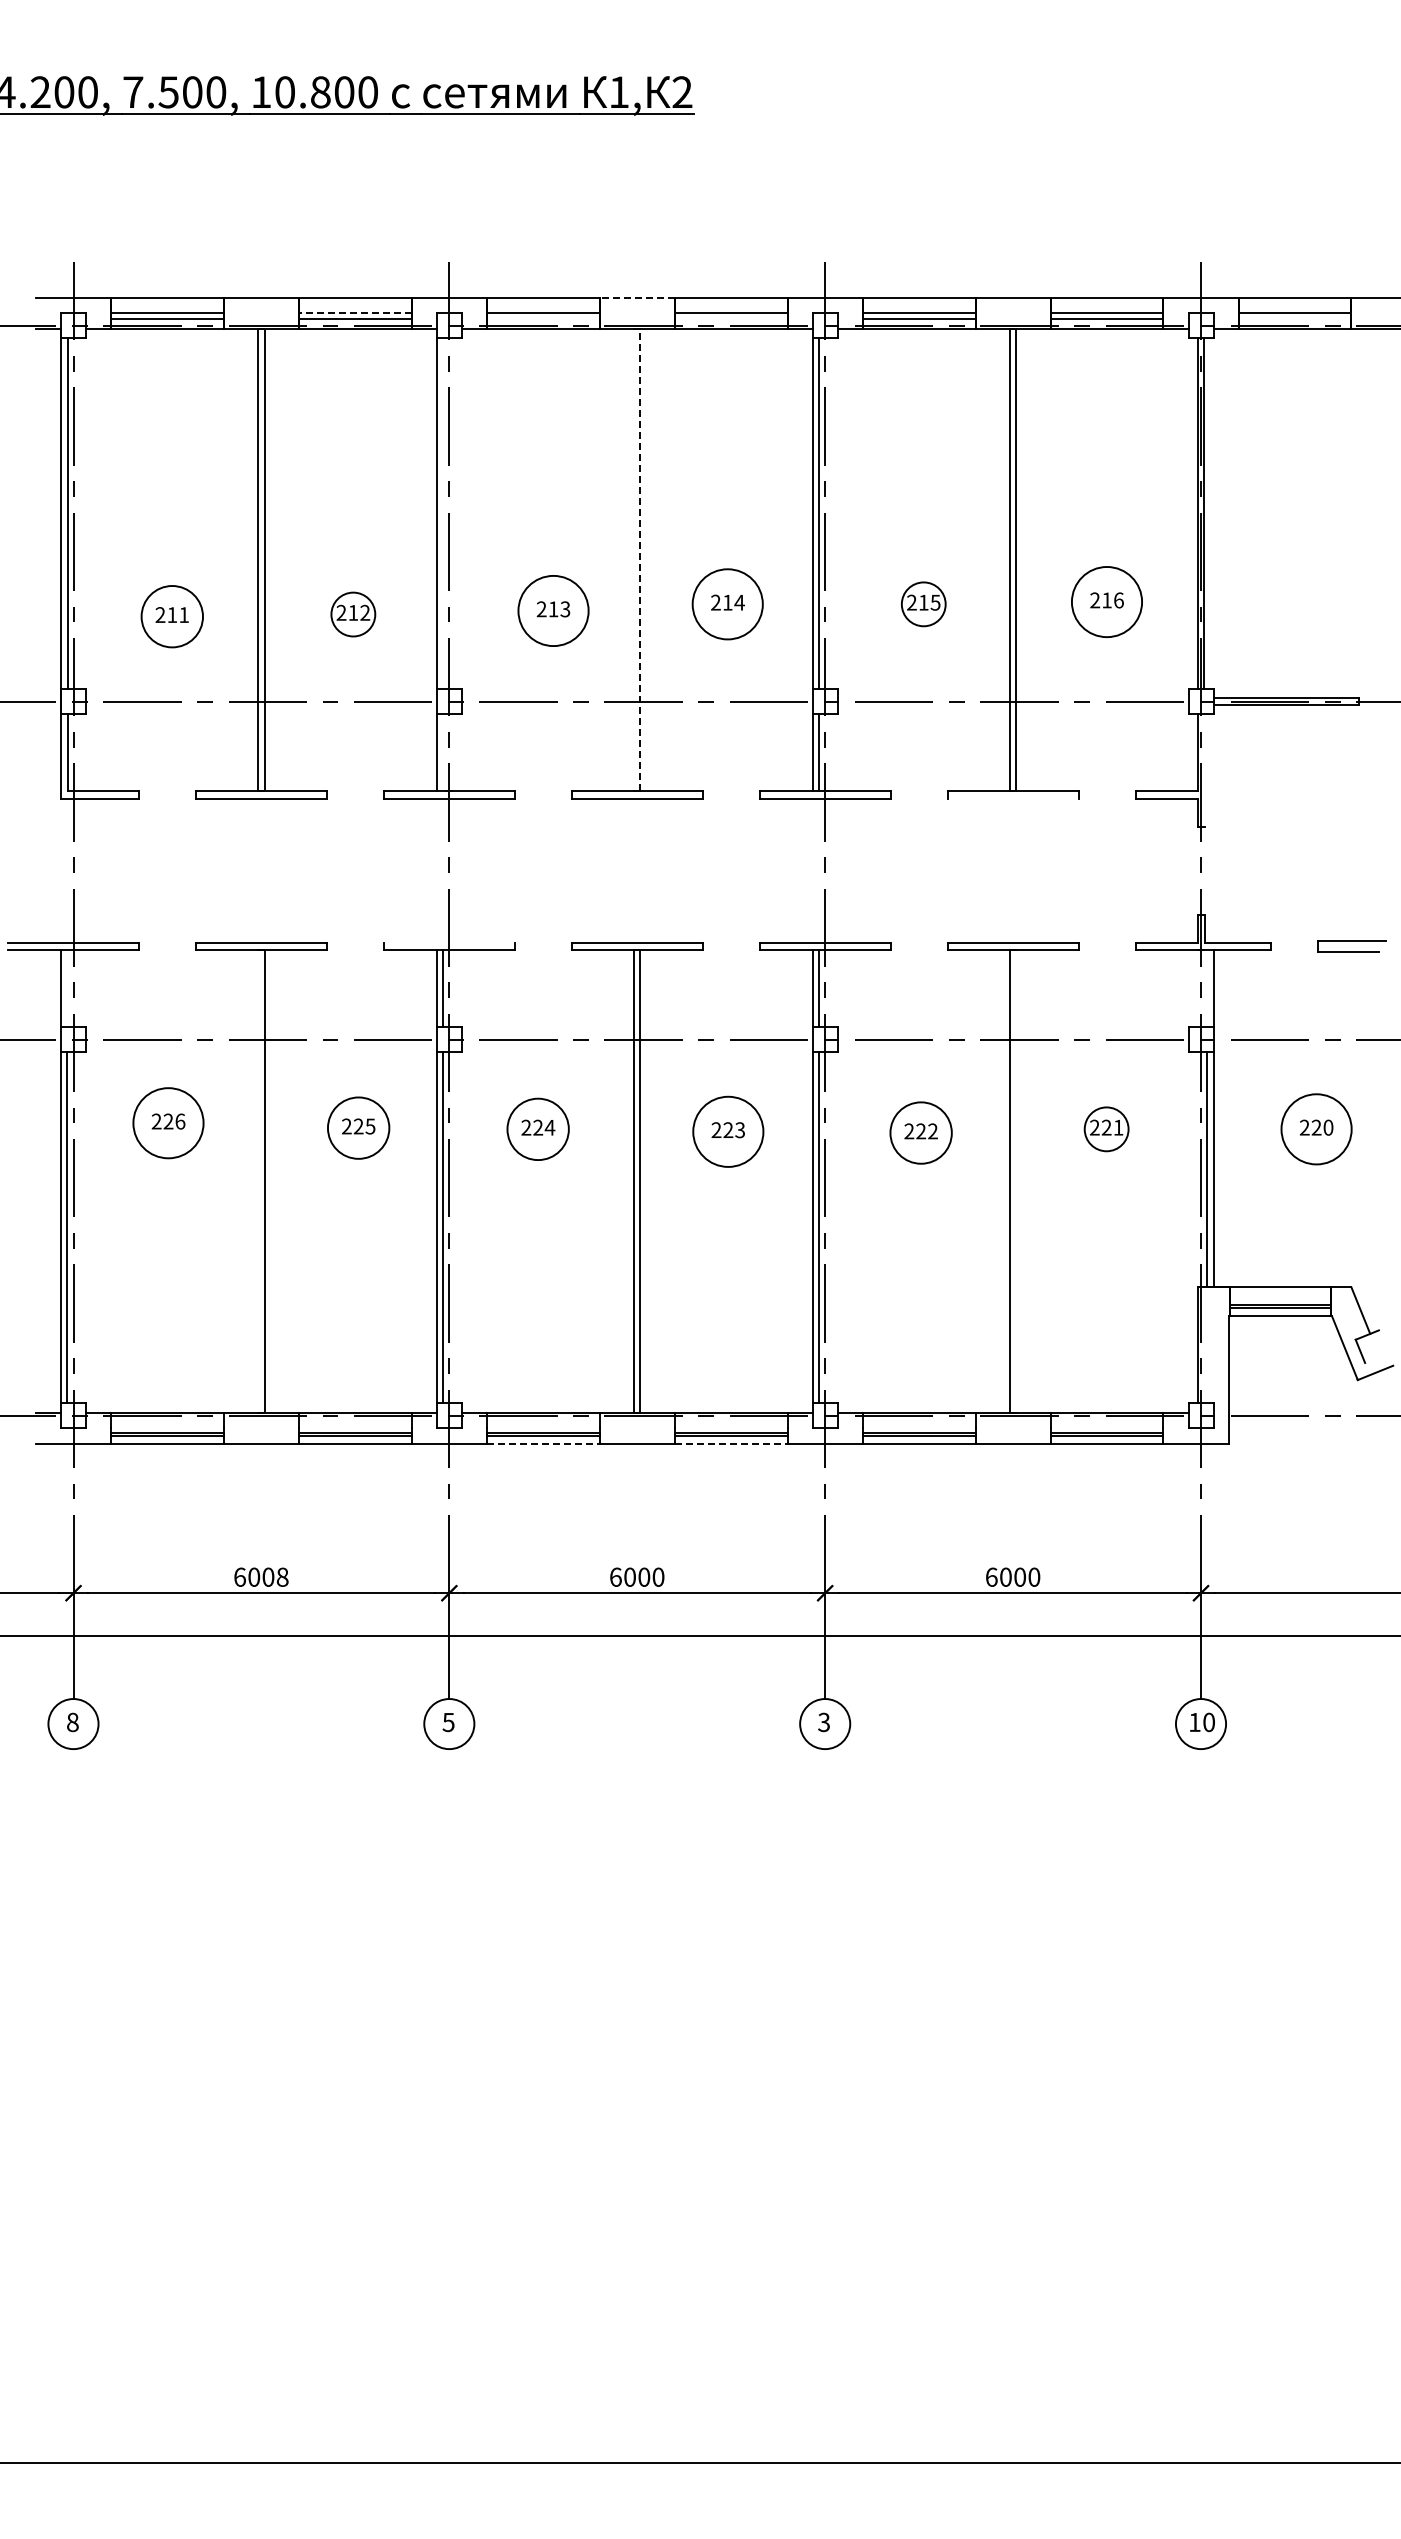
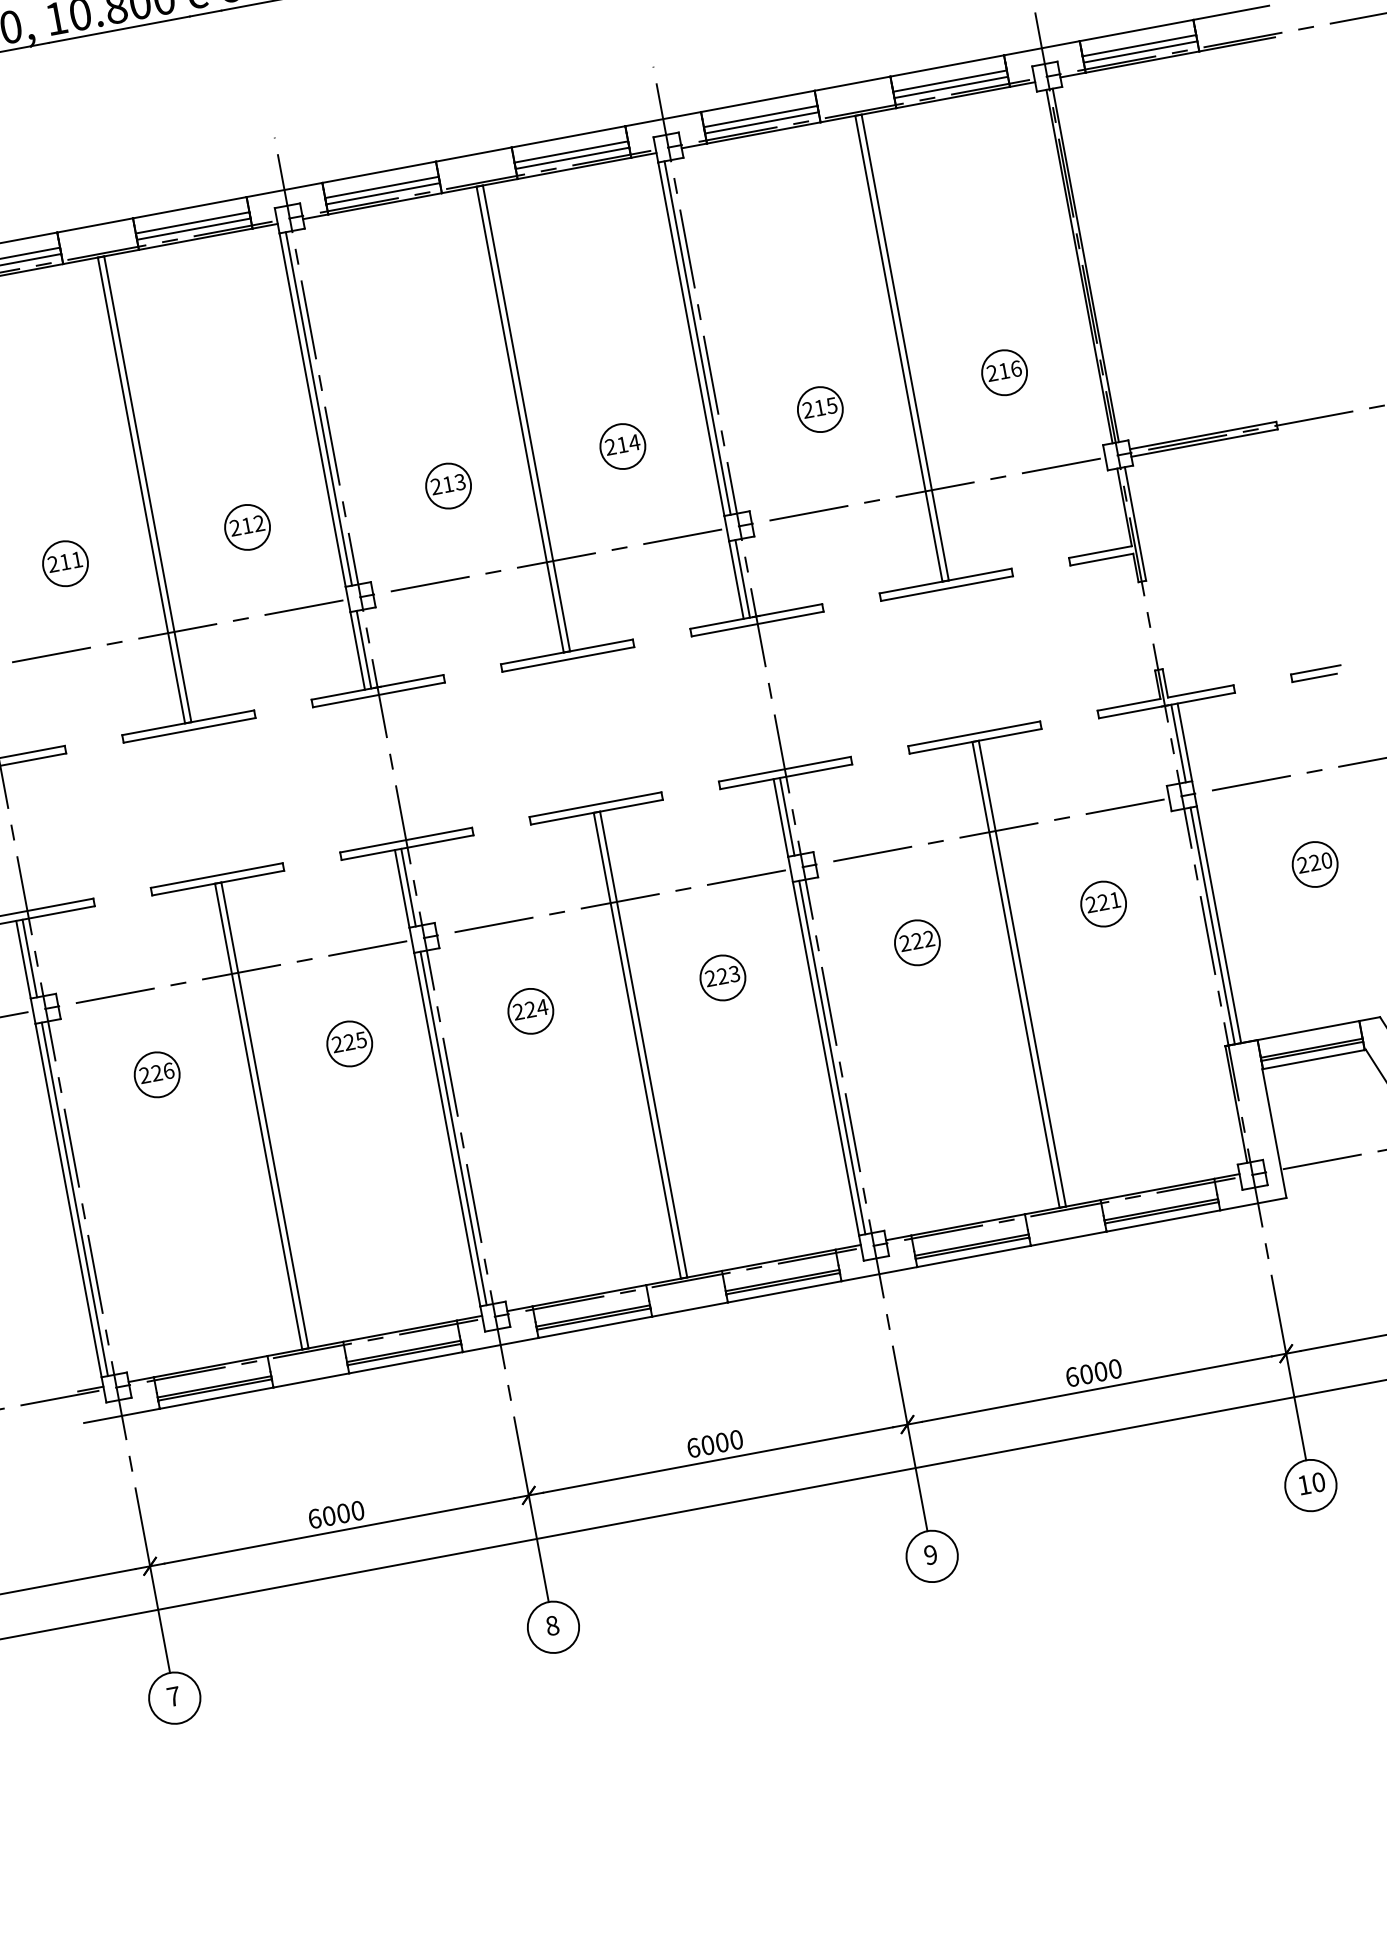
line: (637, 297) -> (474, 154), dashed -> solid
line: (354, 312) -> (191, 222), dashed -> solid
line: (542, 318) -> (382, 193), added
line: (730, 318) -> (571, 158), added
line: (1294, 318) -> (1140, 51), added
line: (443, 513) -> (319, 408), added
line: (634, 559) -> (520, 418), added
line: (640, 559) -> (526, 417), dashed -> solid
circle: (1106, 602) -> (1004, 373), size x0.62
circle: (727, 604) -> (622, 446), size x0.62
circle: (553, 610) -> (448, 485), size x0.62
circle: (172, 616) -> (65, 563), size x0.71
line: (443, 752) -> (364, 649), added
line: (1205, 770) -> (1135, 523), added
line: (1012, 798) -> (946, 588), added
line: (448, 942) -> (405, 839), added
part: (1352, 946) -> (1316, 673), size x0.71
line: (67, 988) -> (30, 958), added
line: (1207, 988) -> (1178, 743), added
circle: (168, 1123) -> (157, 1075), size x0.62
circle: (358, 1128) -> (349, 1044), size x0.71
circle: (538, 1129) -> (531, 1011), size x0.71
circle: (1316, 1129) -> (1315, 864), size x0.62
circle: (728, 1131) -> (723, 977), size x0.62
circle: (921, 1132) -> (917, 942), size x0.71
line: (258, 1181) -> (258, 1116), added
line: (1016, 1181) -> (1022, 973), added
line: (543, 1443) -> (595, 1326), dashed -> solid
line: (731, 1443) -> (784, 1291), dashed -> solid
text: (282, 1577) -> (357, 1511), 6008 -> 6000
text: (448, 1721) -> (552, 1624), 5 -> 8
text: (72, 1722) -> (173, 1696), 8 -> 7
text: (823, 1722) -> (930, 1555), 3 -> 9

